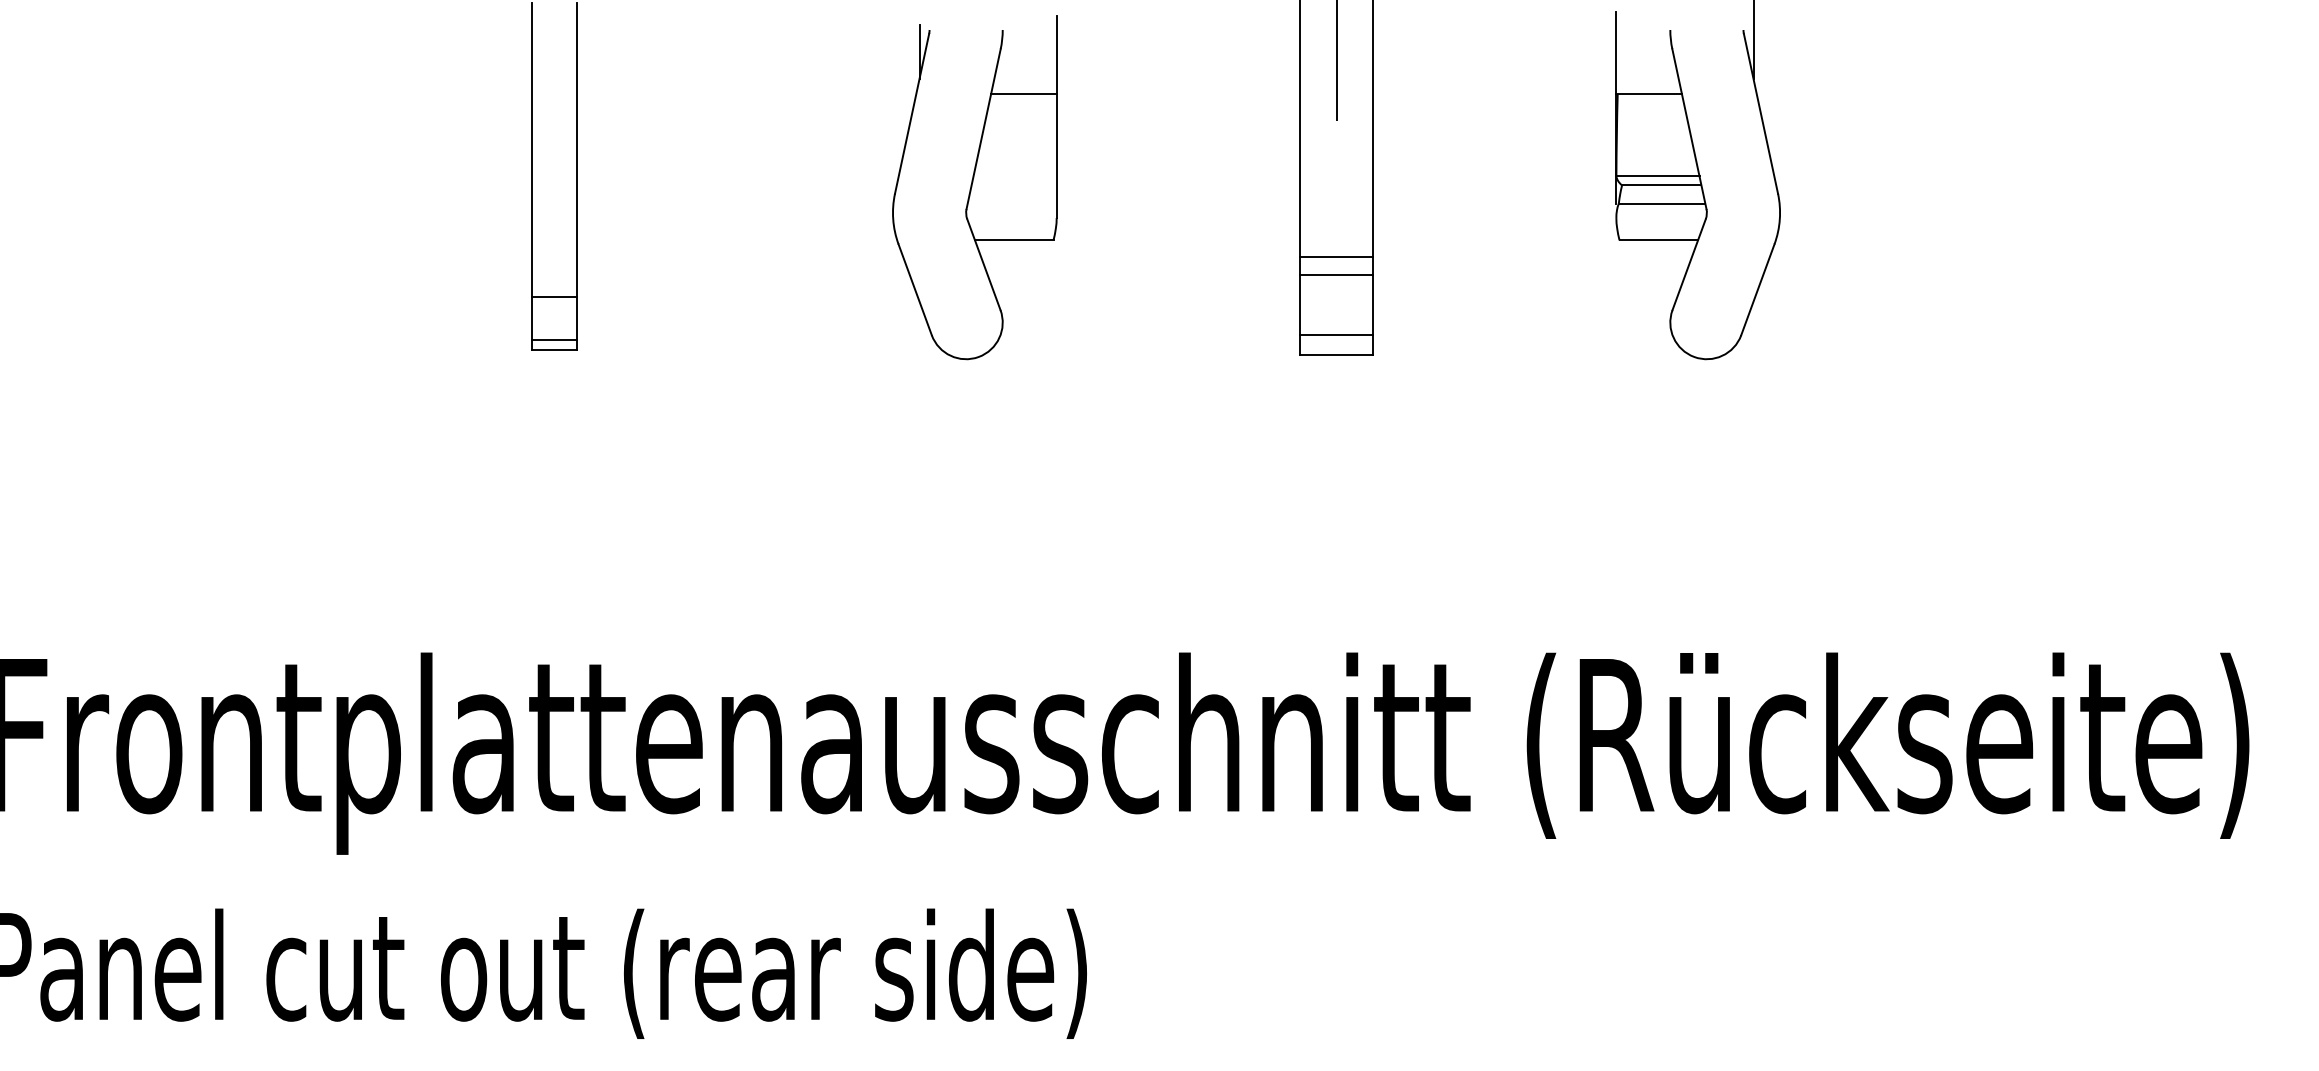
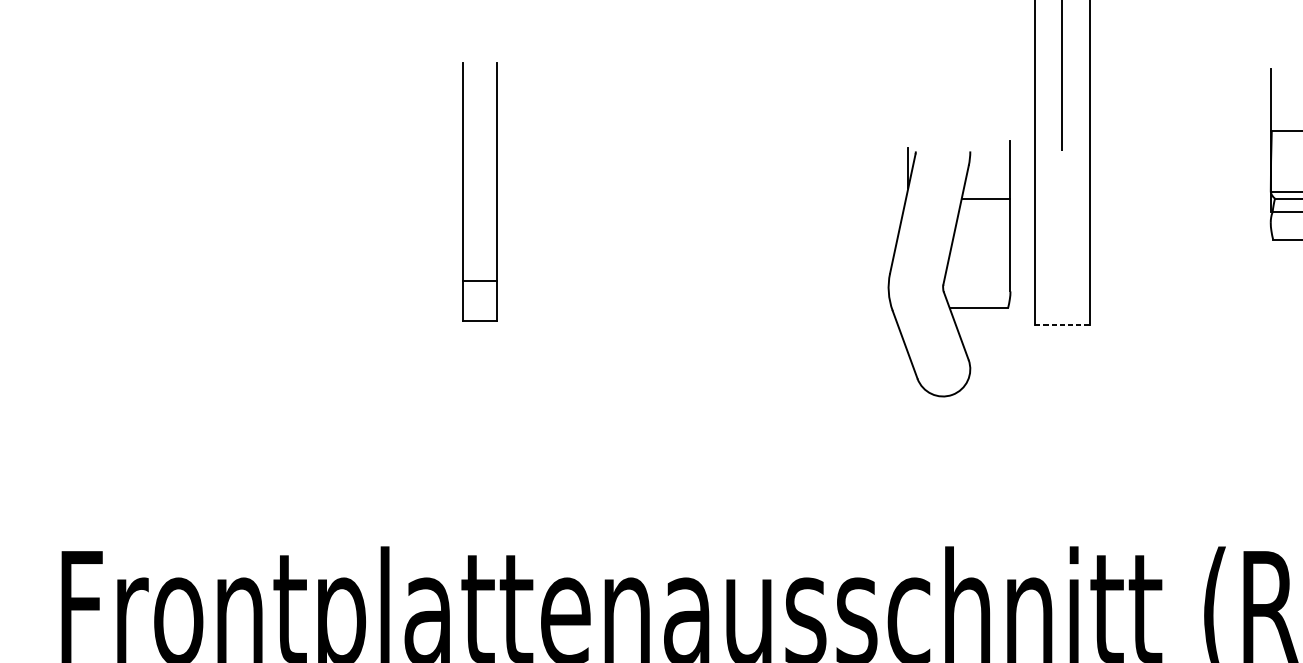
part: (974, 187) -> (949, 268), moved
line: (1336, 257) -> (1062, 252), removed
line: (1336, 275) -> (1062, 265), removed
line: (1336, 334) -> (1062, 309), removed
line: (554, 339) -> (480, 313), removed
line: (1336, 354) -> (1062, 324), solid -> dashed

